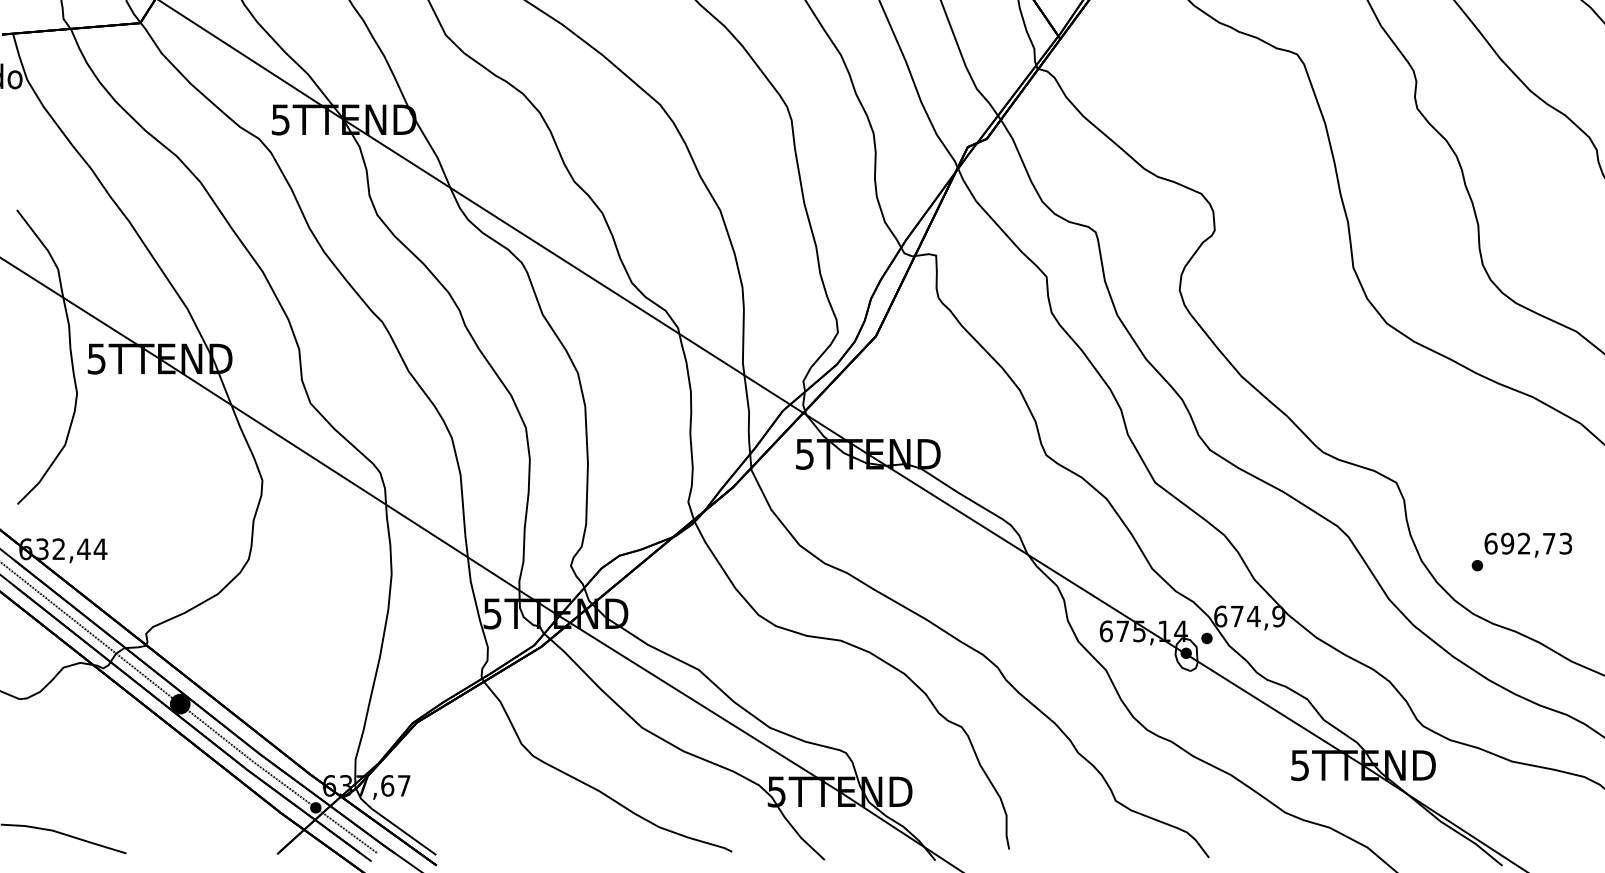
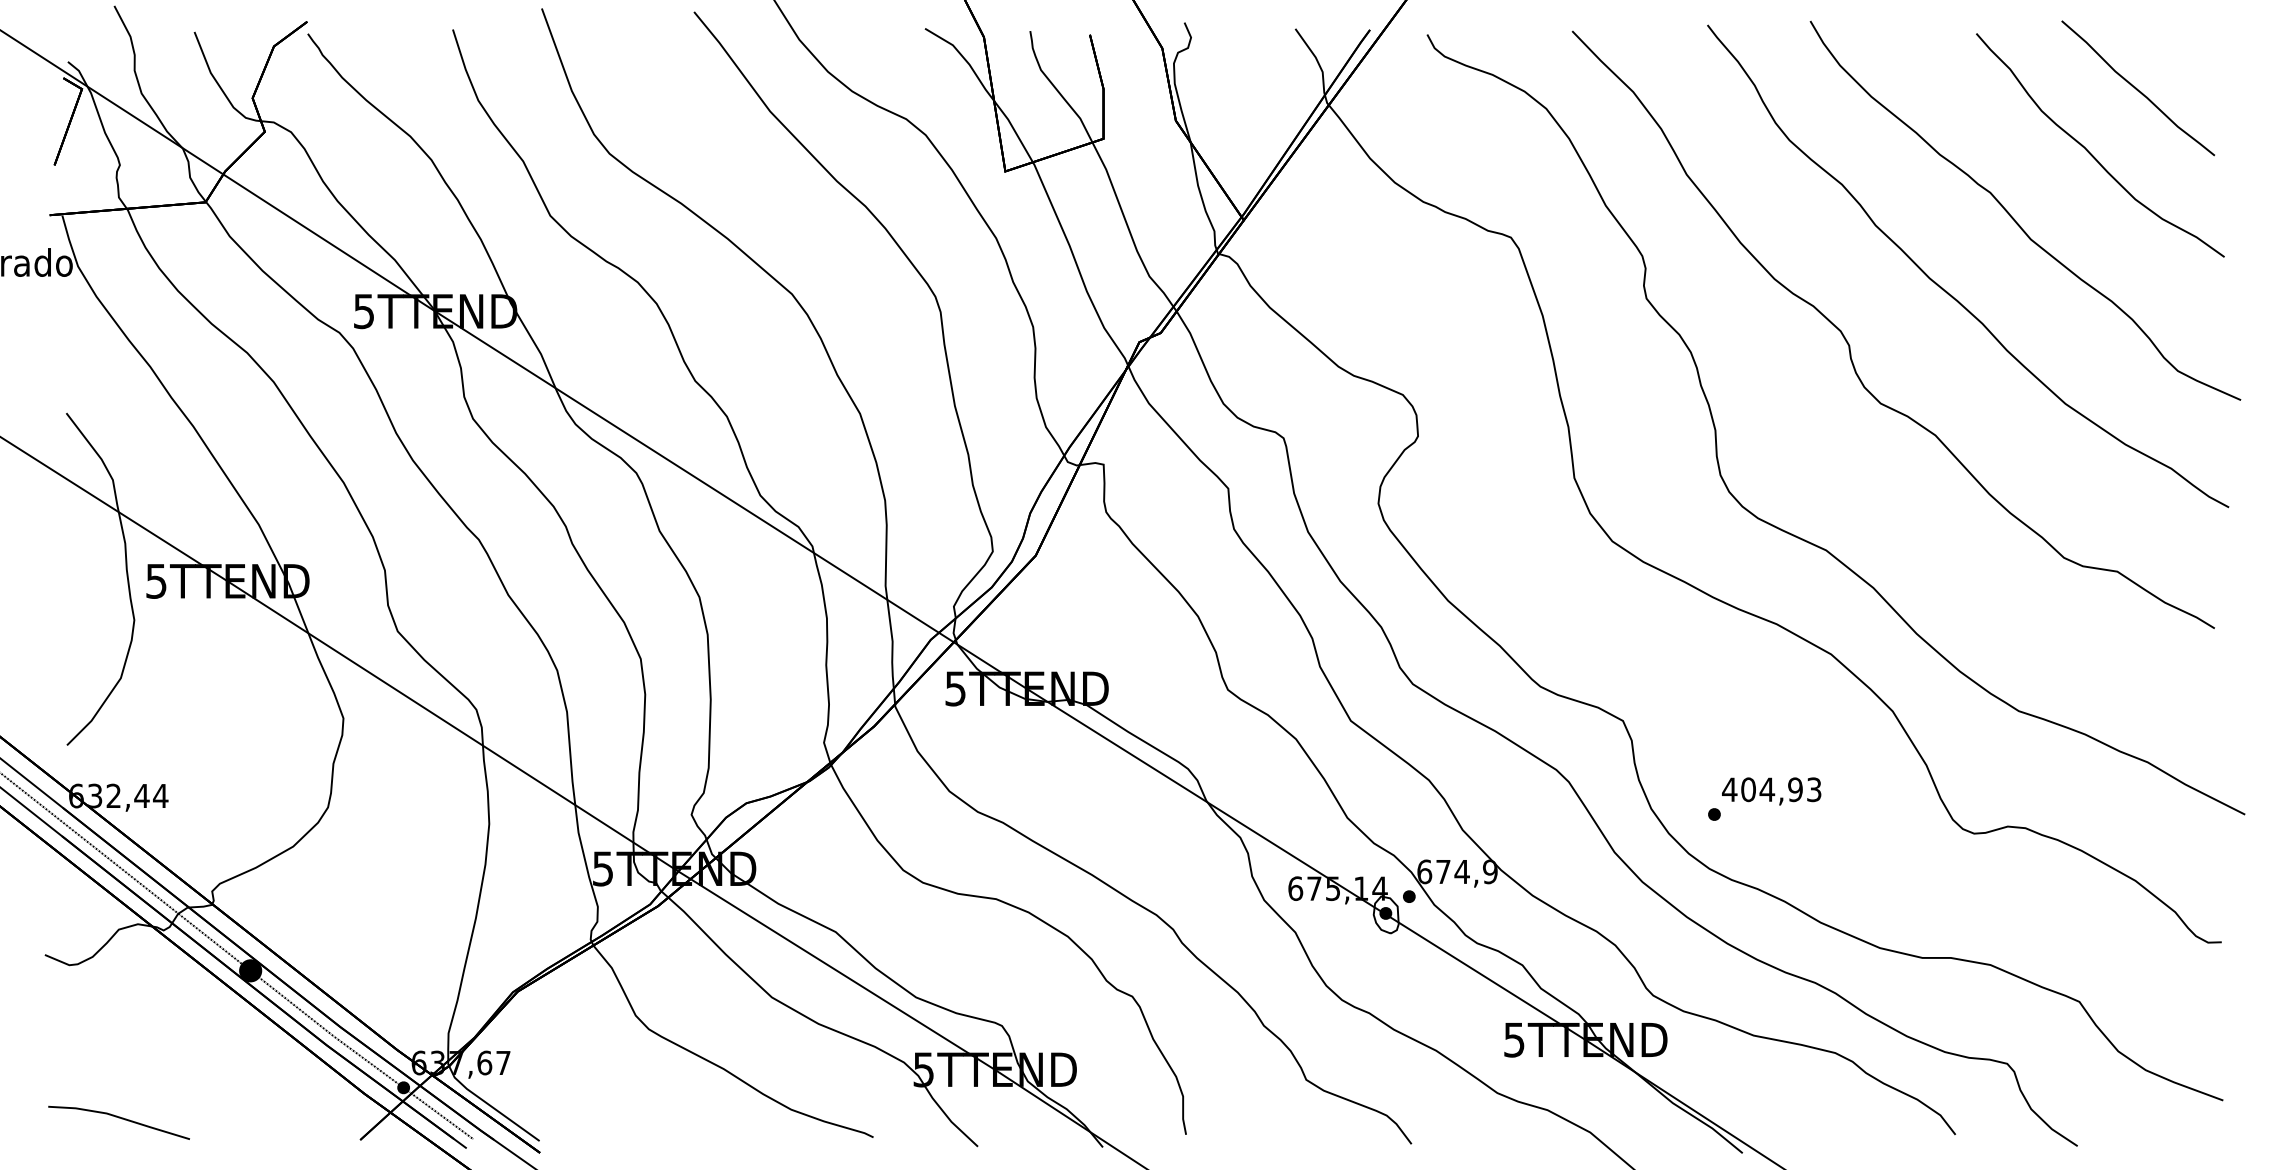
text: (1520, 543) -> (1762, 789), 692,73 -> 404,93

